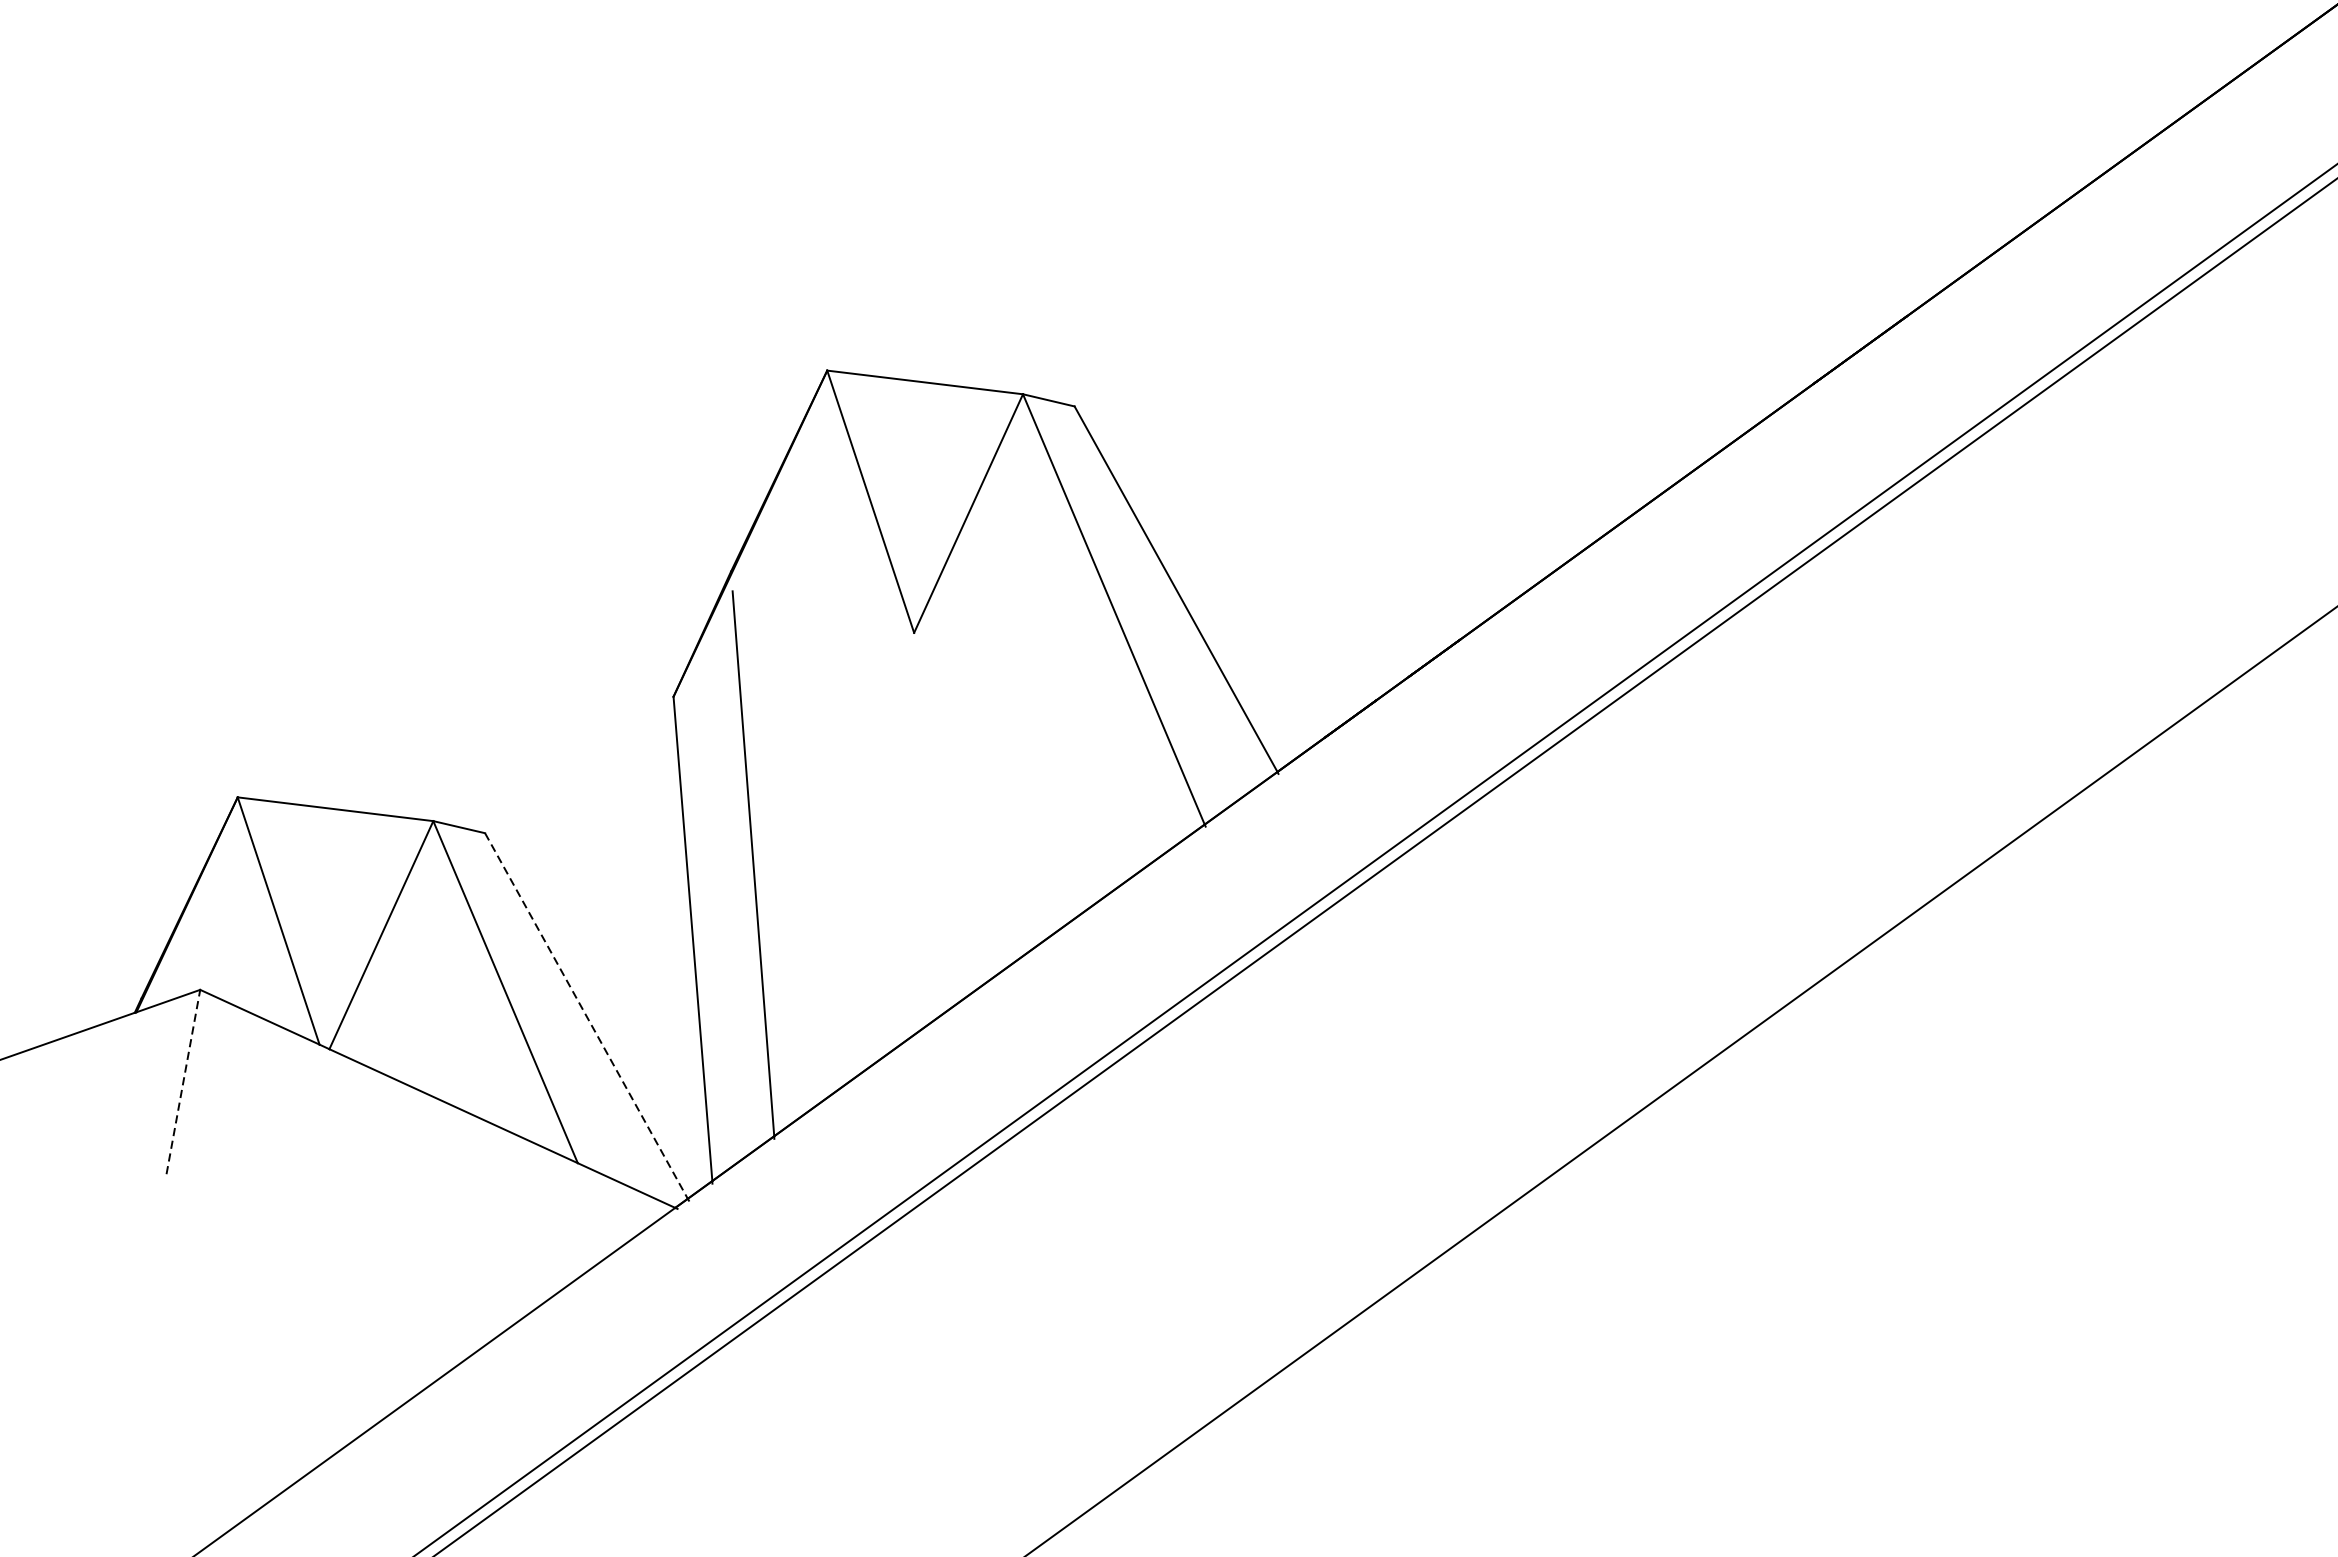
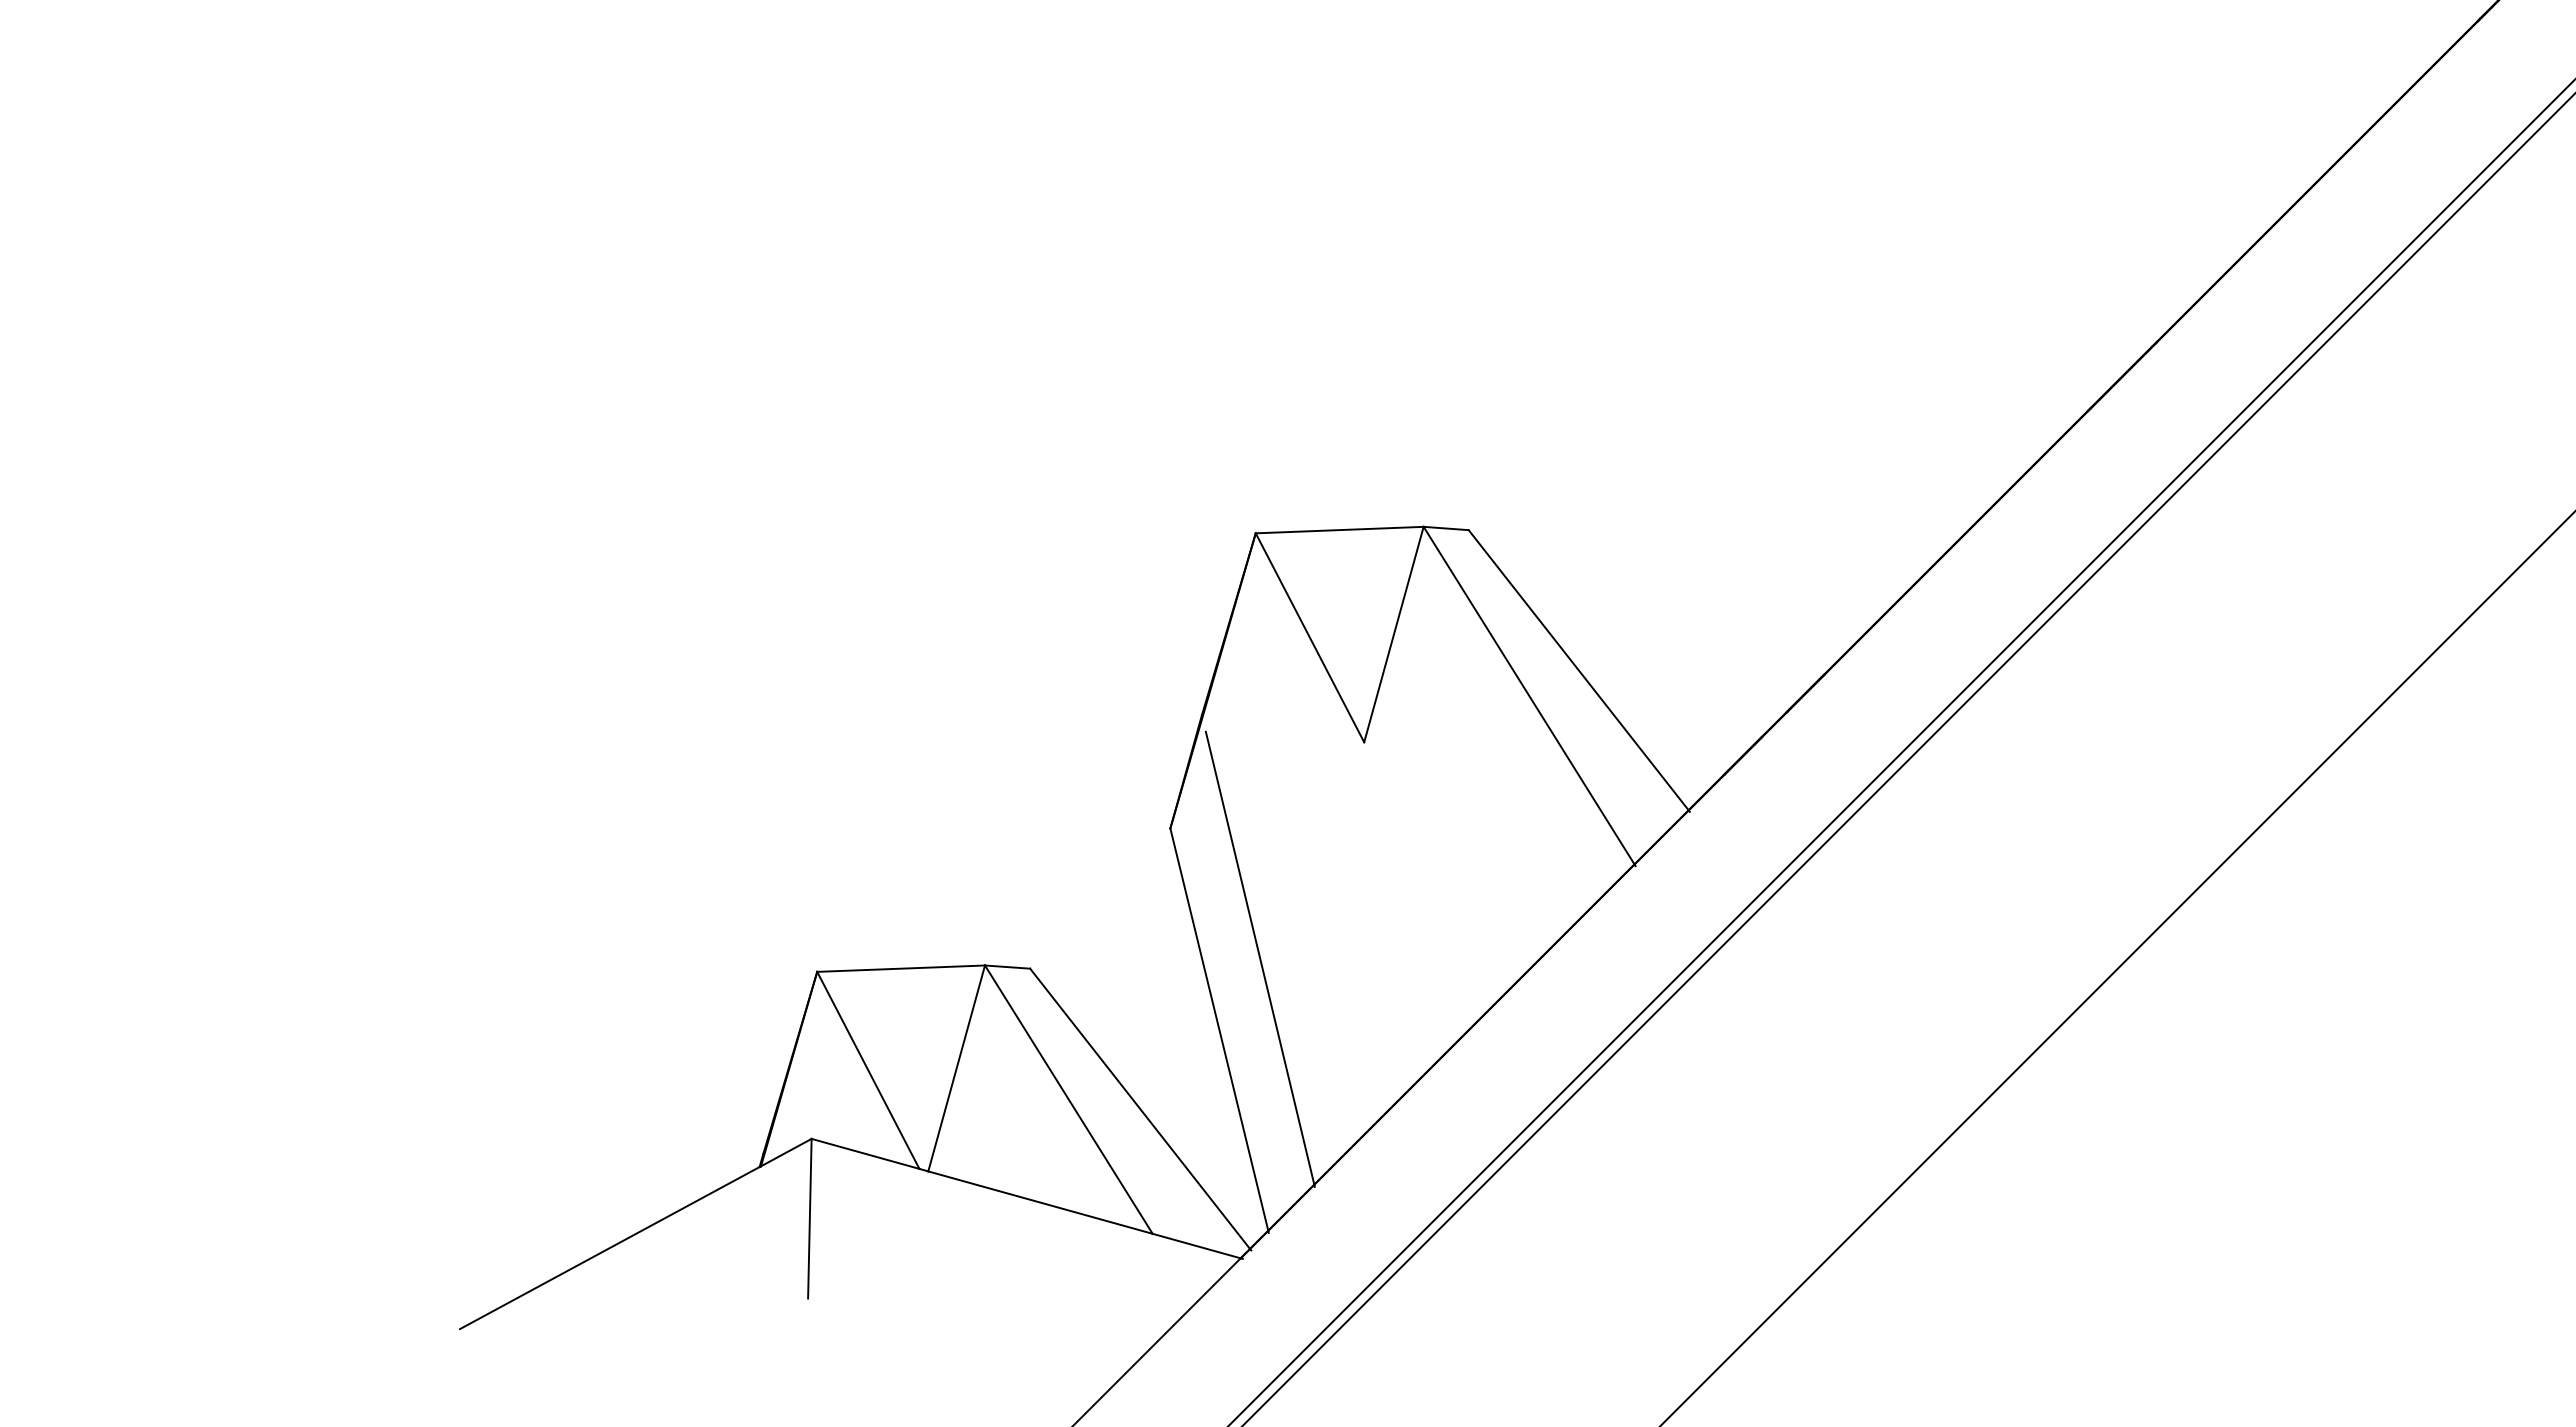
line: (586, 1016) -> (1140, 1109), dashed -> solid
line: (183, 1081) -> (809, 1218), dashed -> solid

